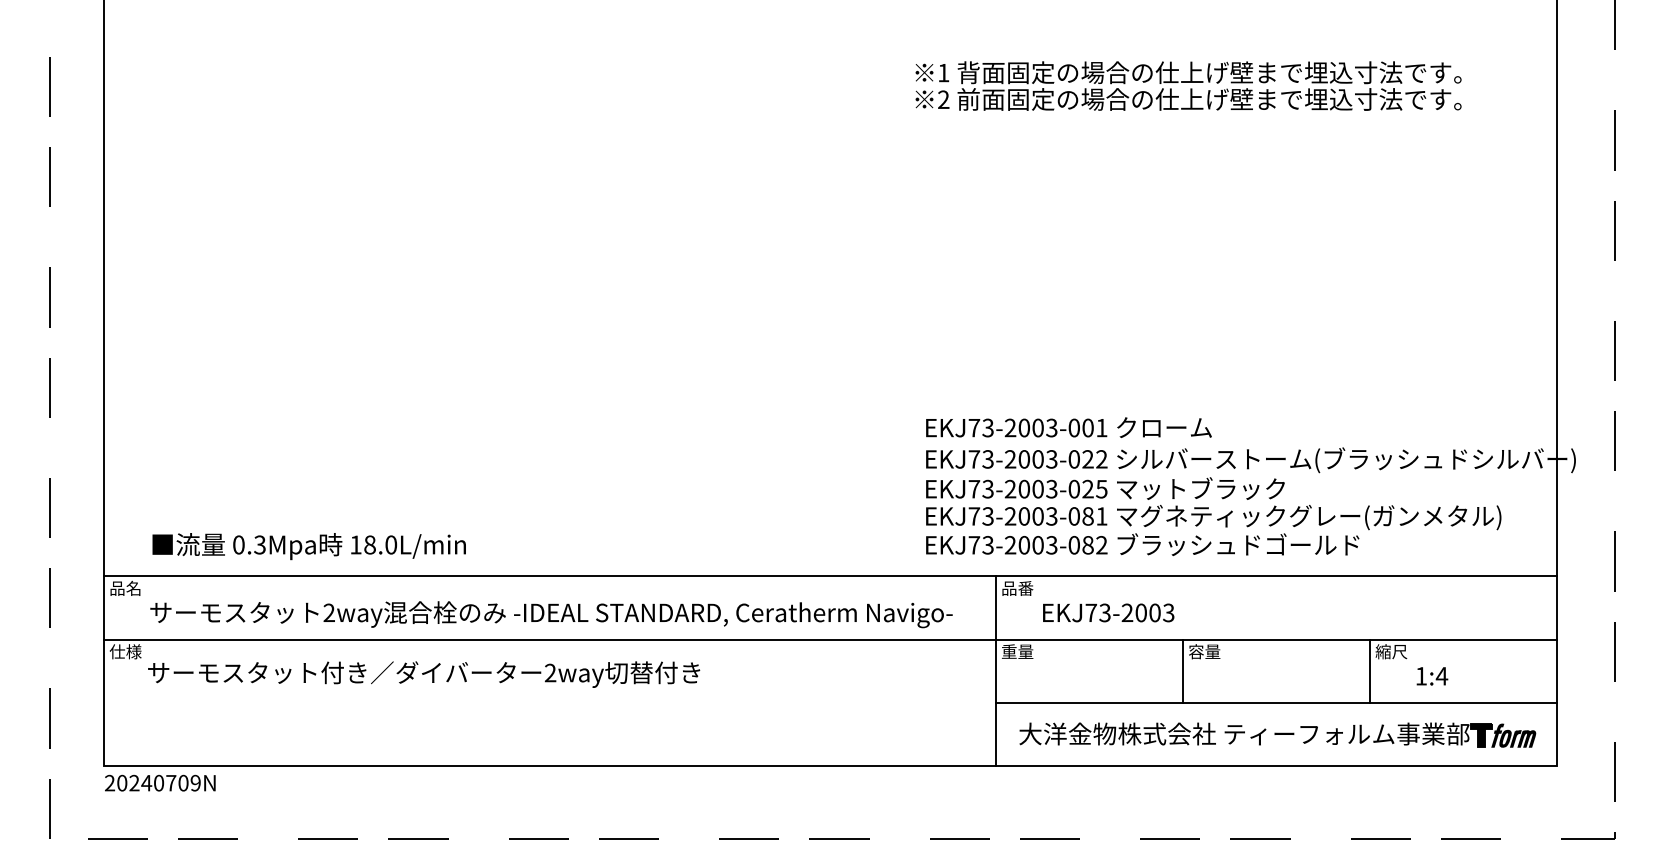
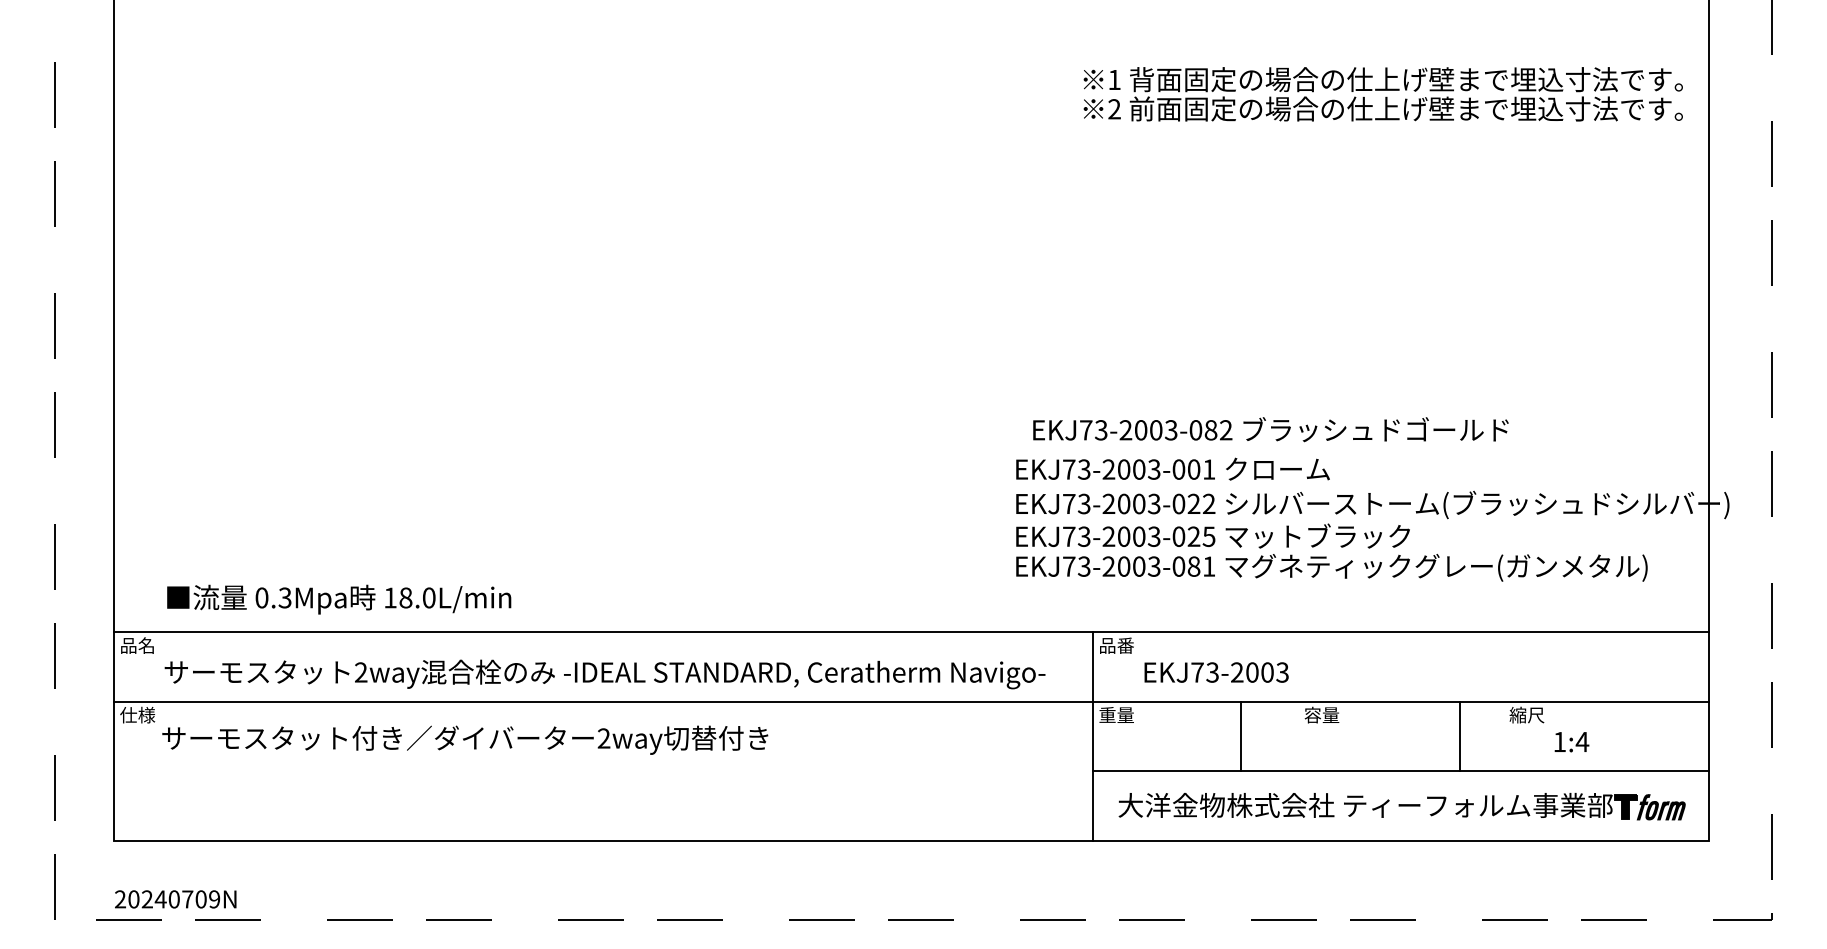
text: (1187, 86) -> (1382, 94), moved
text: (1142, 544) -> (1270, 429), moved
line: (1183, 671) -> (1241, 736), moved
line: (1370, 671) -> (1460, 736), moved
text: (160, 783) -> (175, 899), moved

